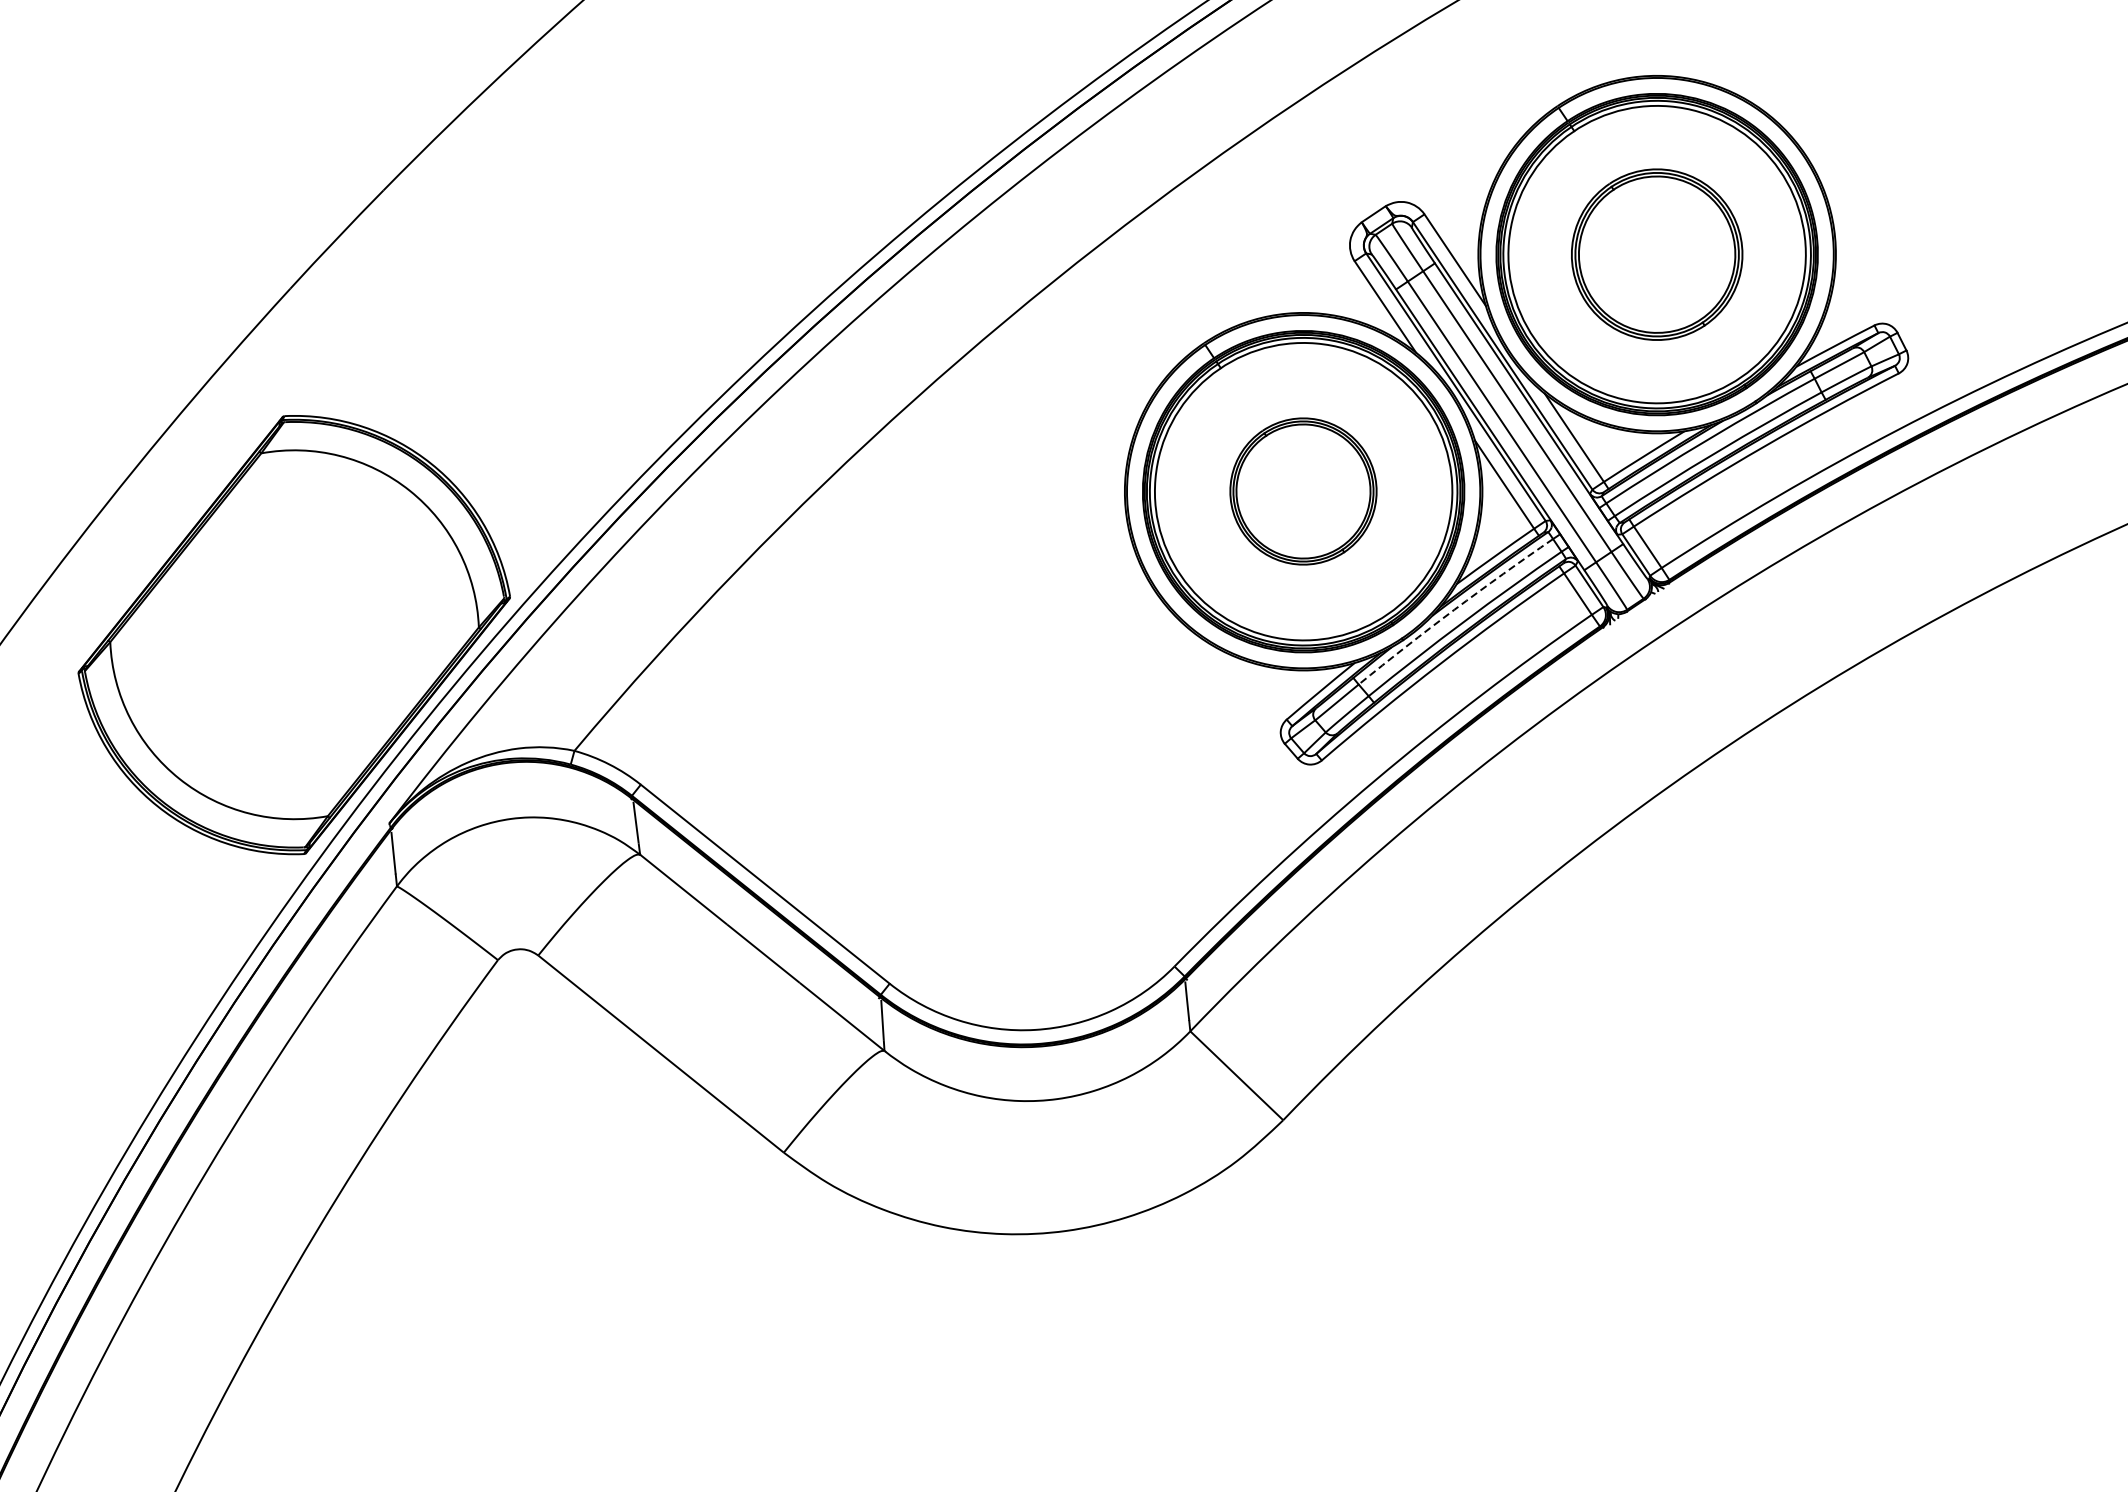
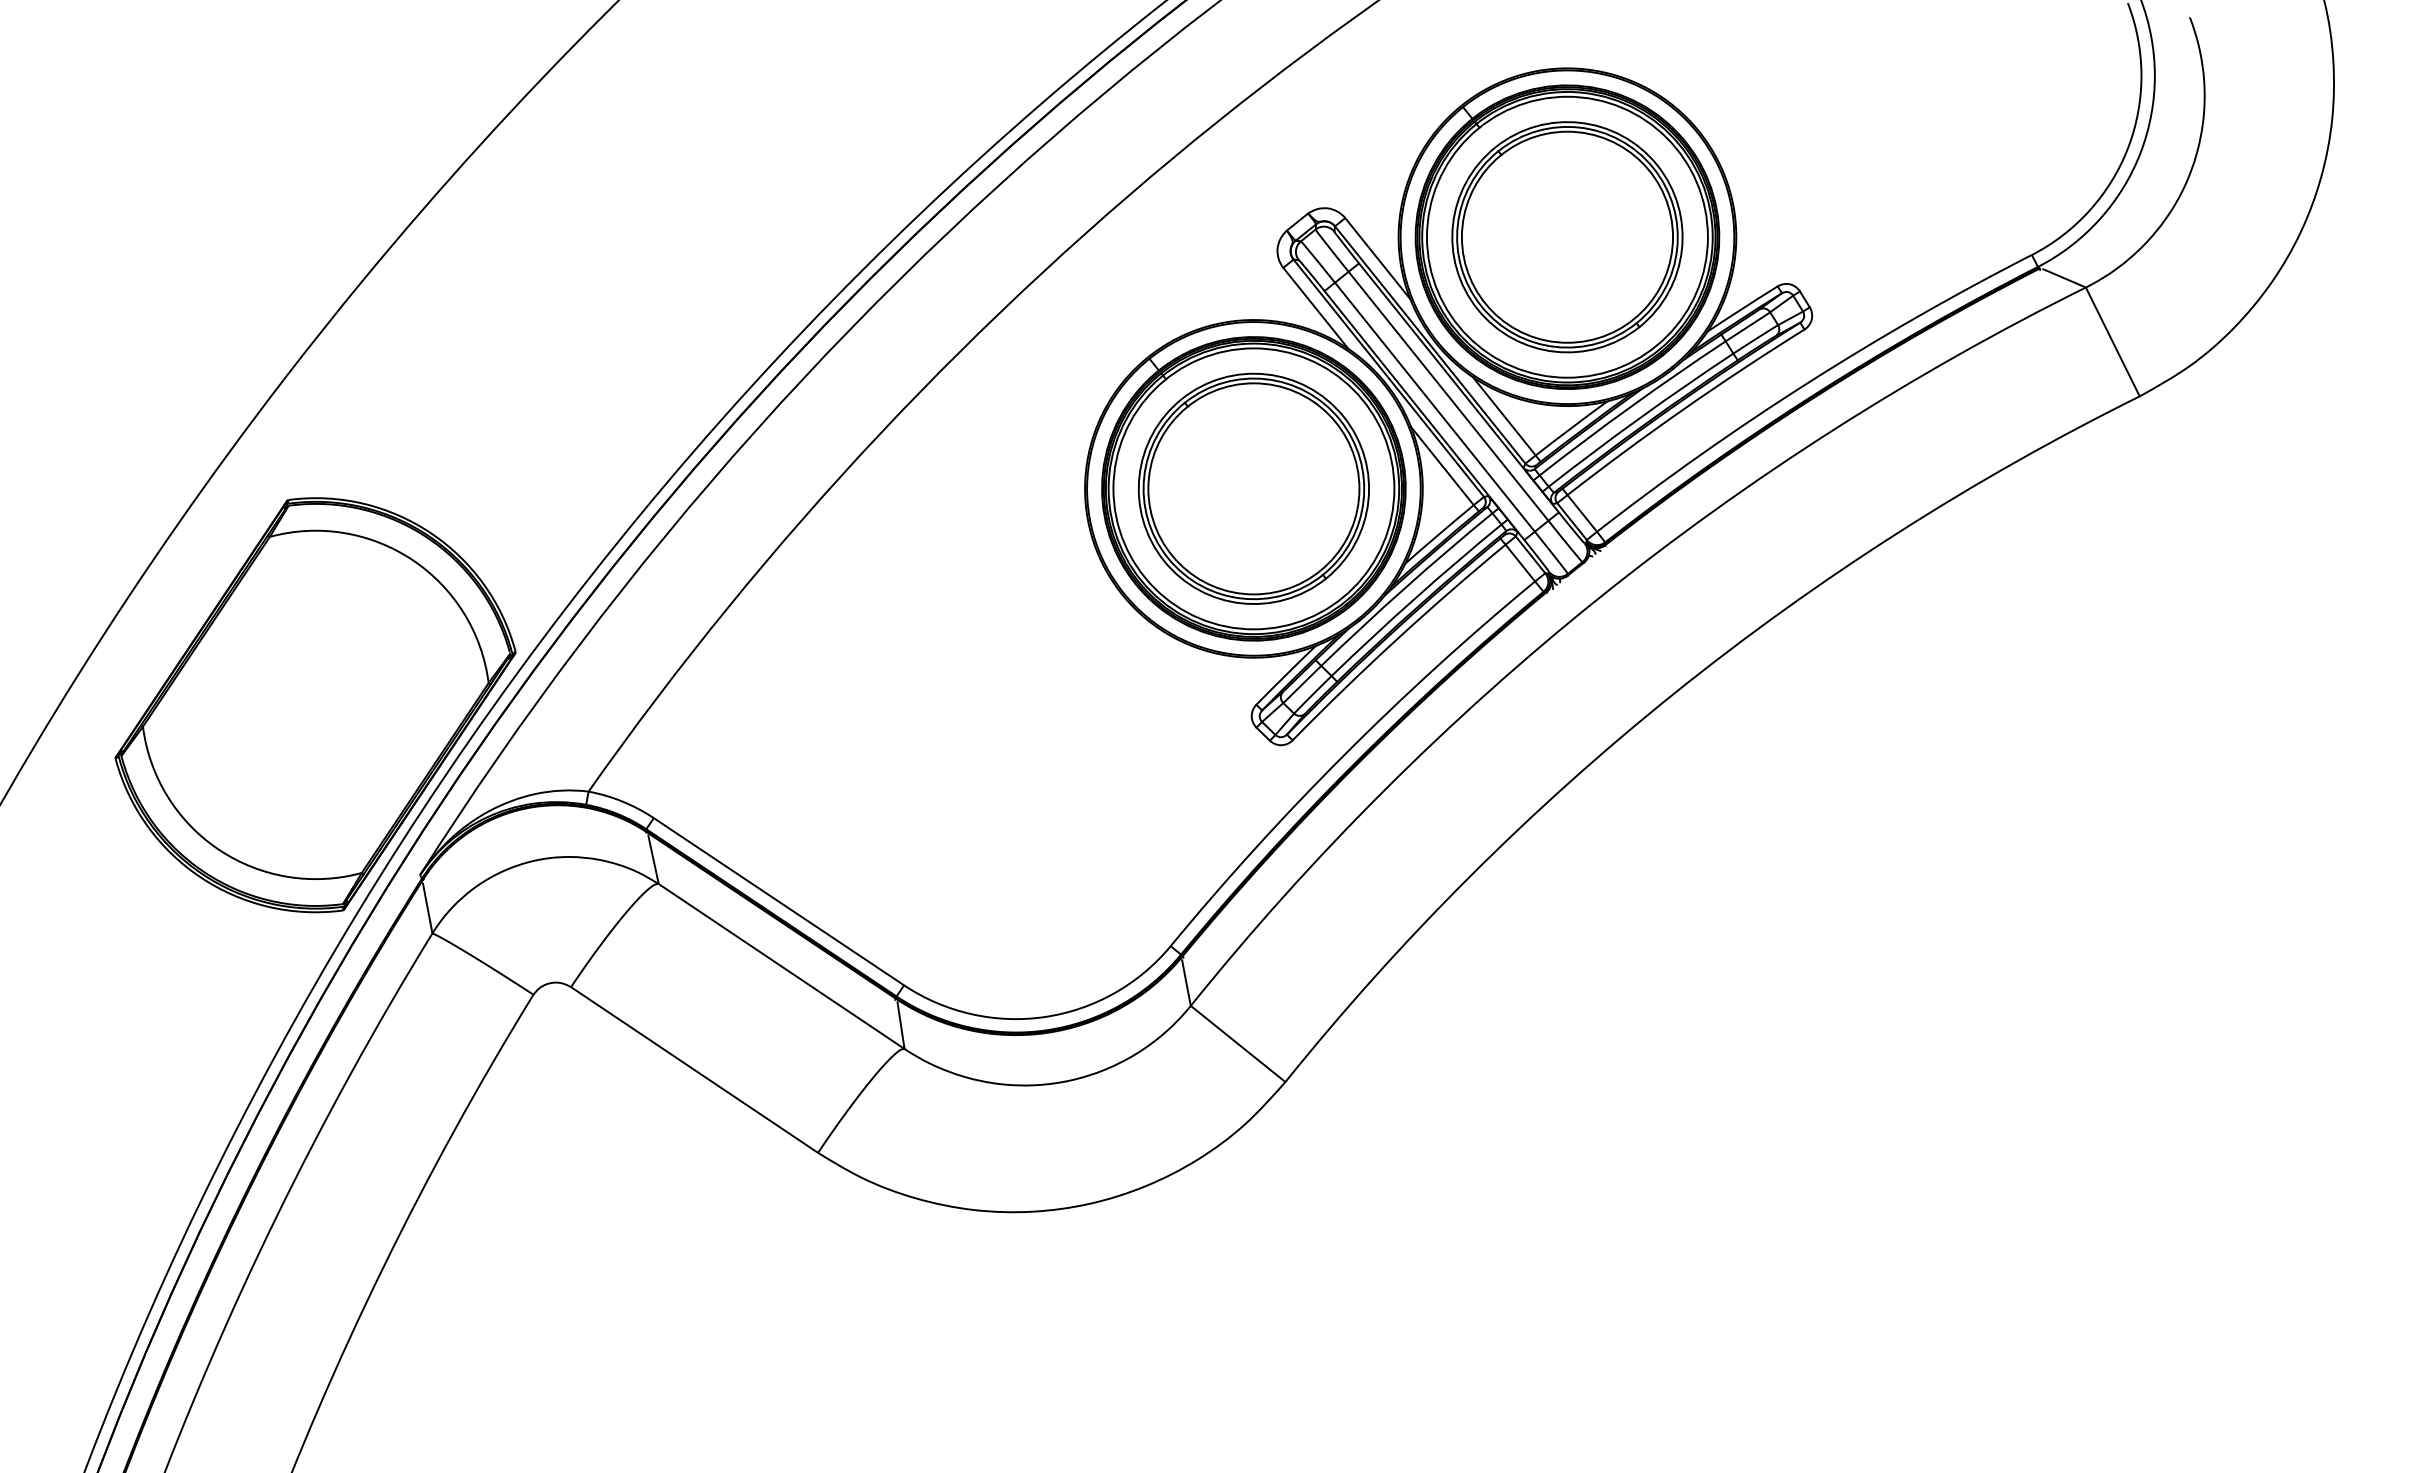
part: (1657, 254) -> (1567, 237), size x1.43
part: (1303, 491) -> (1253, 488), size x1.67
arc: (1454, 609) -> (1405, 587), dashed -> solid

